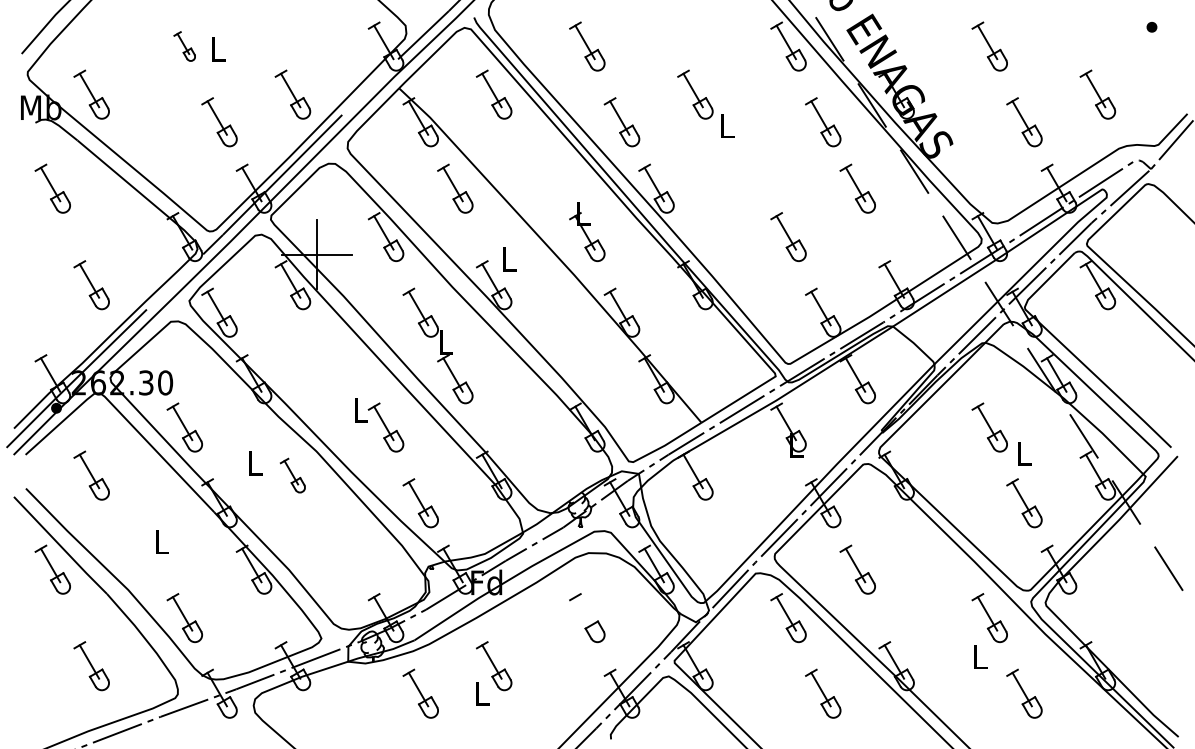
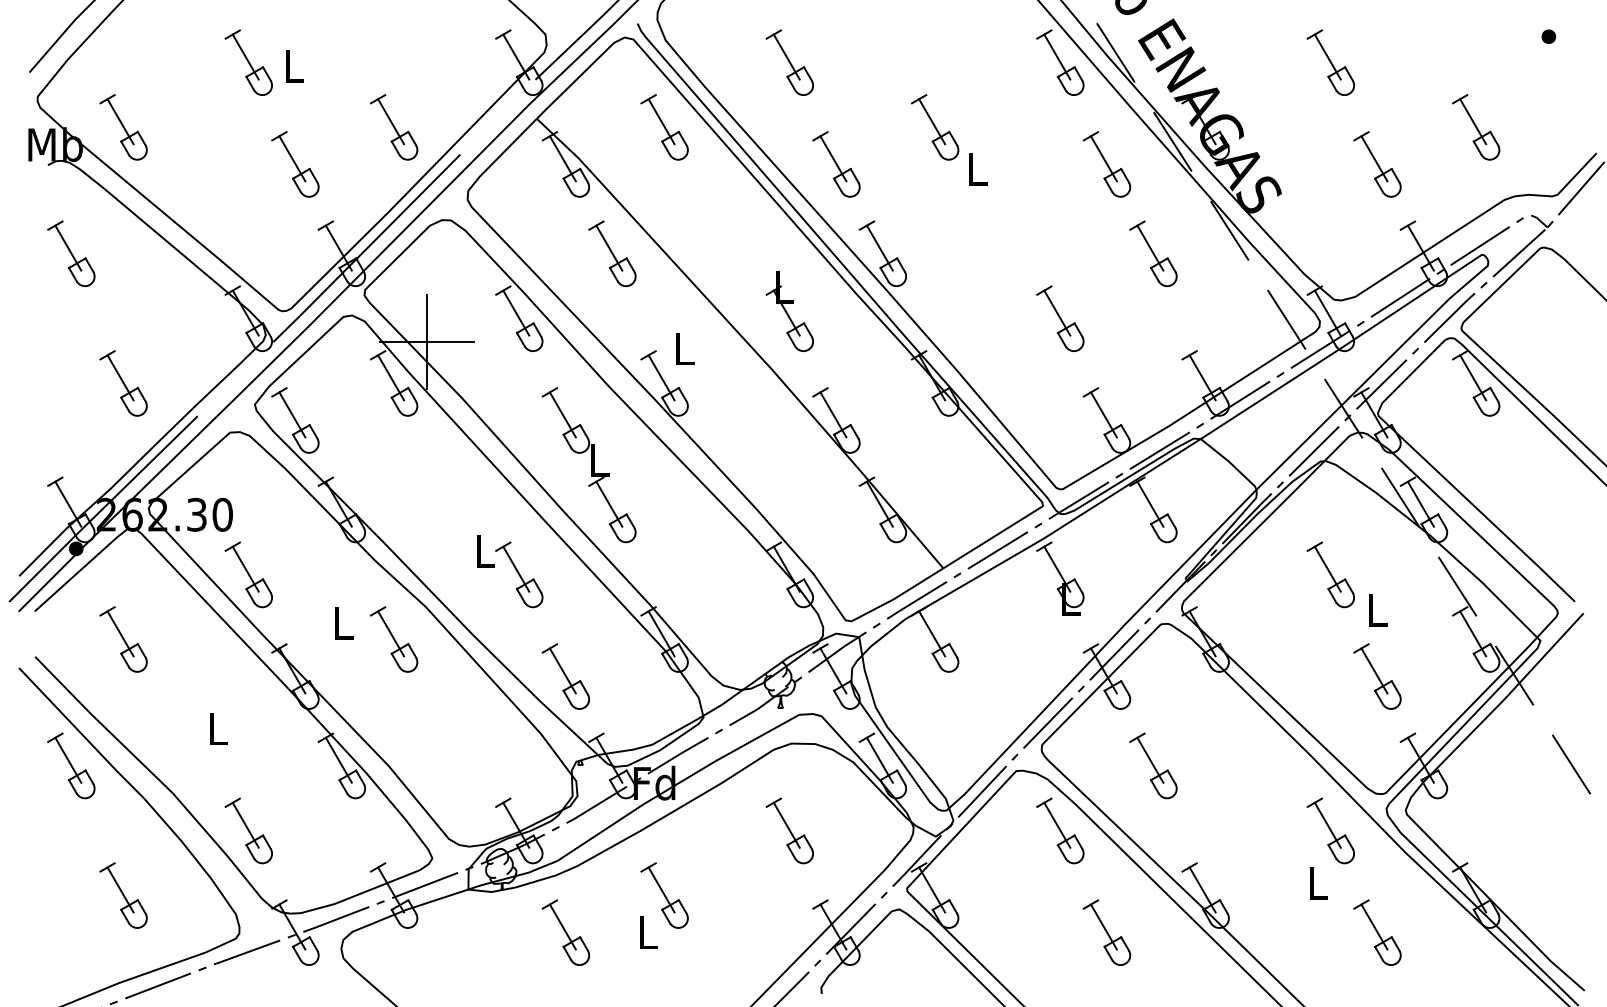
part: (184, 46) -> (248, 62), size x1.67
part: (292, 475) -> (393, 639), size x1.43
line: (584, 613) -> (786, 824), added

